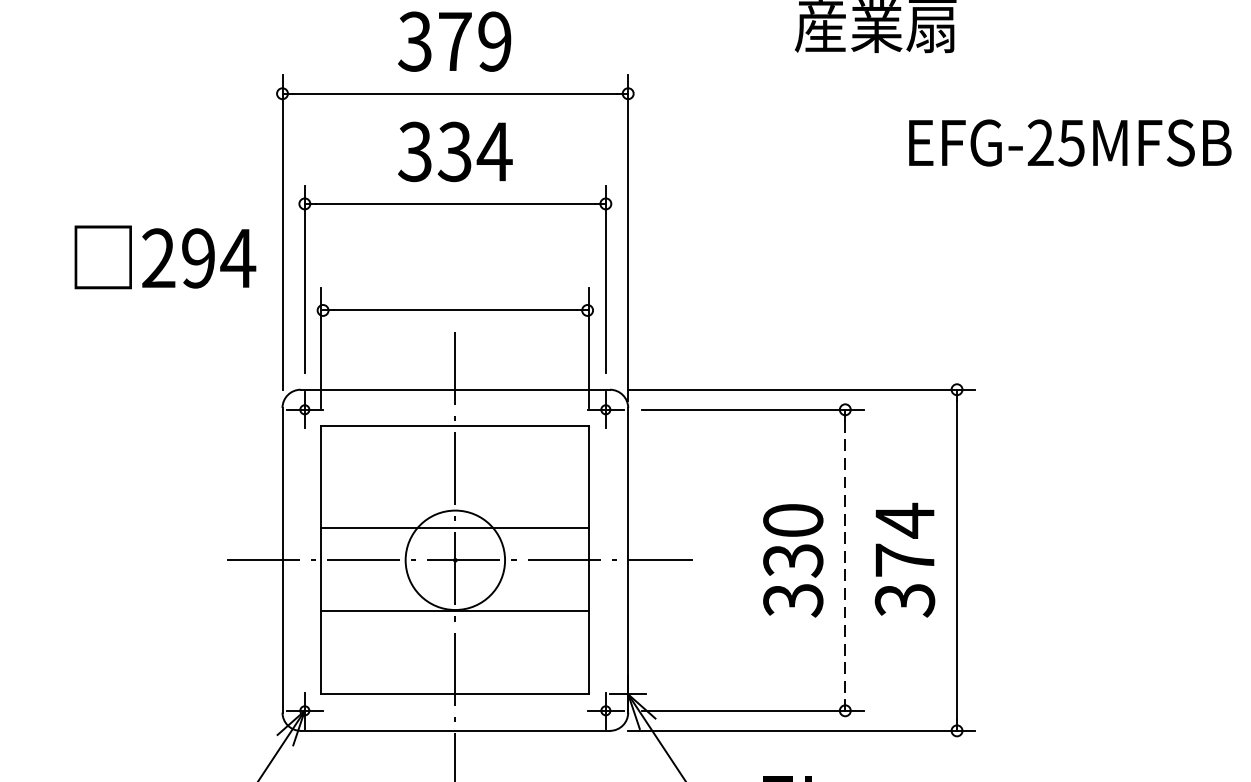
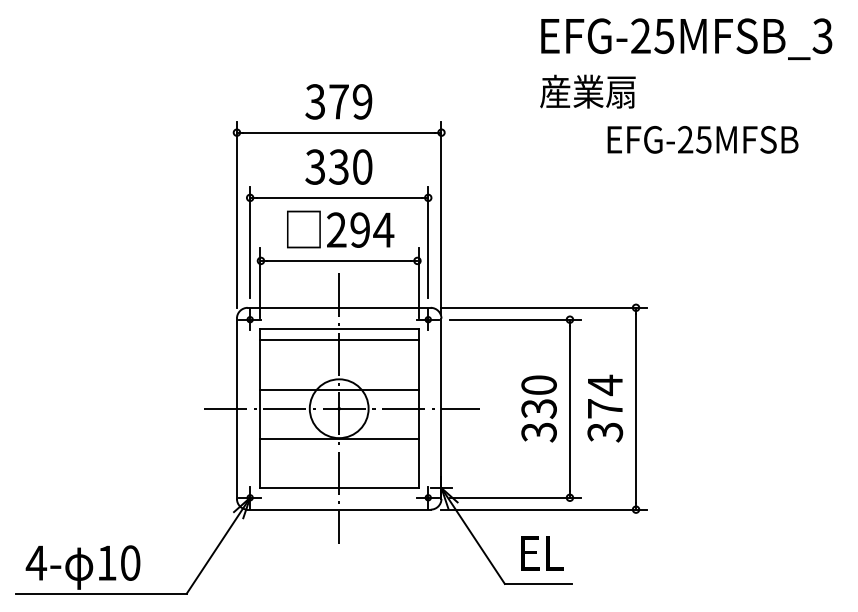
text: (1069, 142) -> (702, 139), moved
text: (494, 150) -> (362, 166), 334 -> 330
text: (165, 257) -> (340, 229), moved
line: (454, 444) -> (338, 340), added
line: (844, 559) -> (569, 408), dashed -> solid

